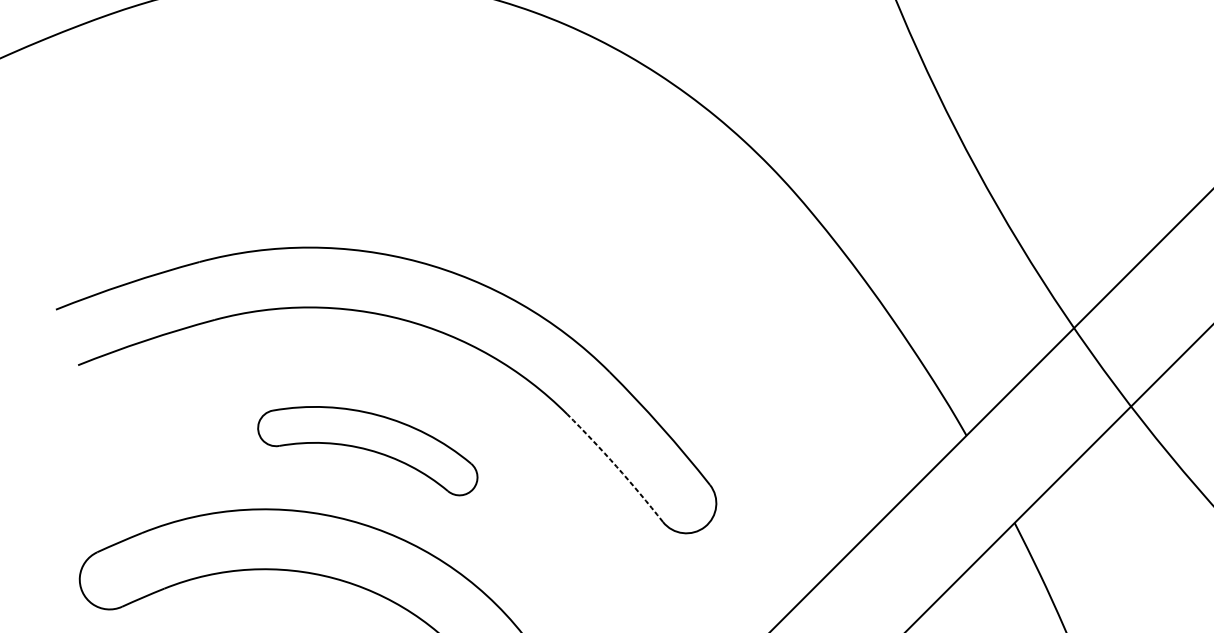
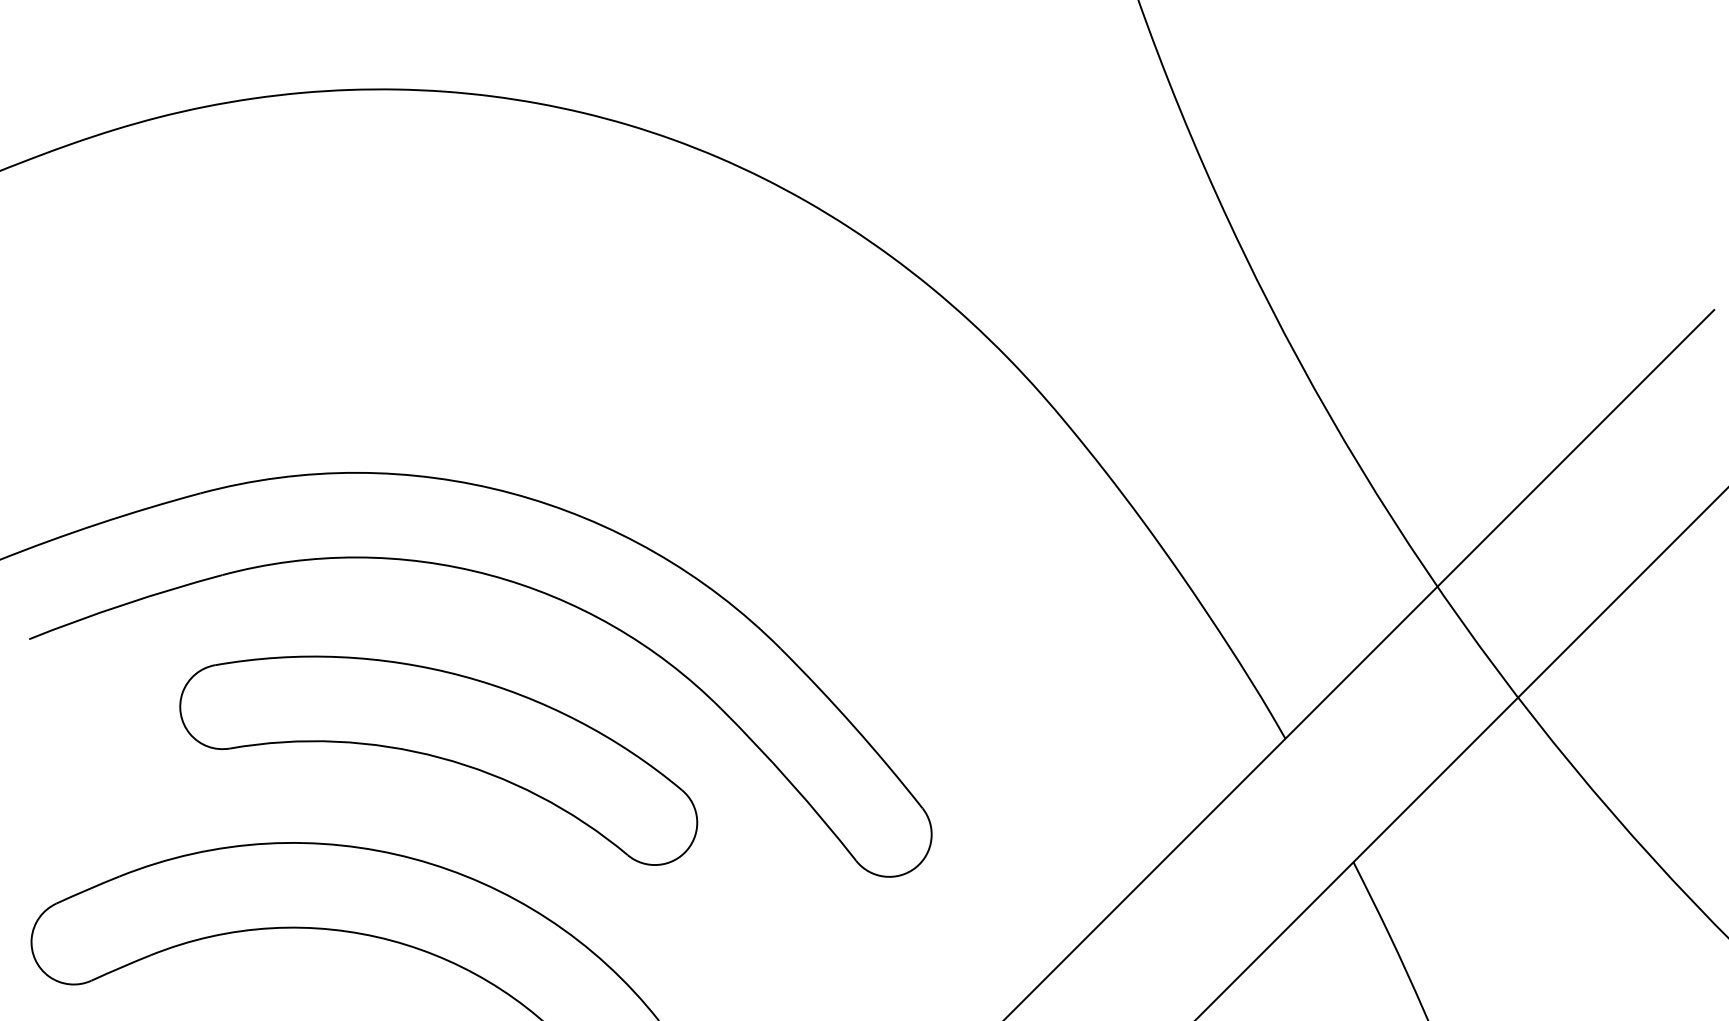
part: (367, 451) -> (438, 760), size x1.67
arc: (616, 466) -> (790, 782), dashed -> solid

